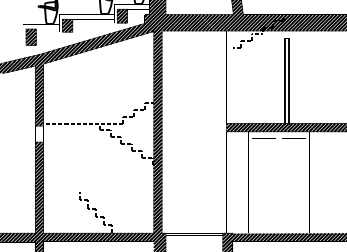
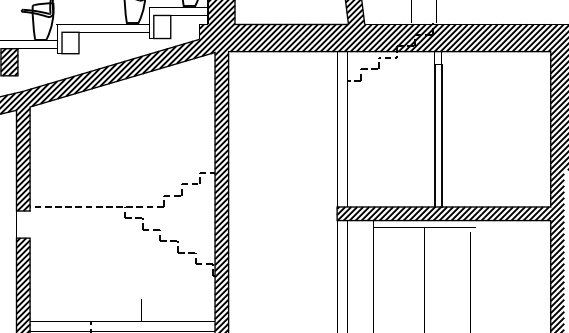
hatch: (122, 16) -> (162, 27), removed
hatch: (67, 25) -> (70, 42), removed

